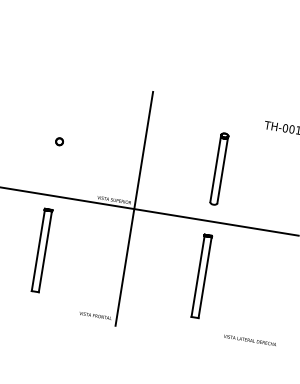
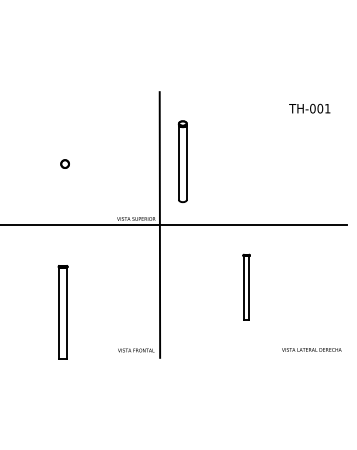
part: (218, 168) -> (182, 161), moved
part: (41, 250) -> (62, 312), moved
part: (201, 276) -> (246, 287), size x0.7

